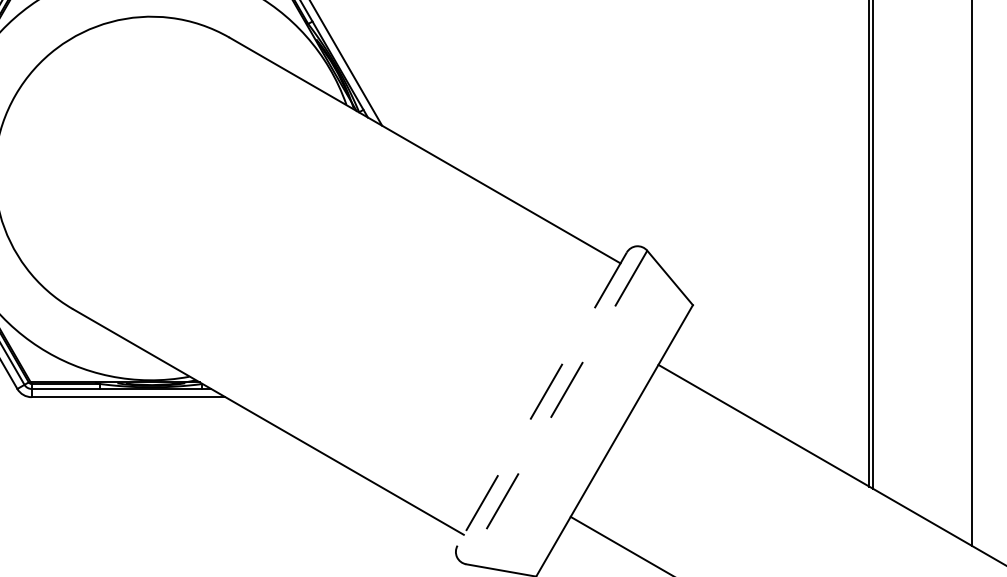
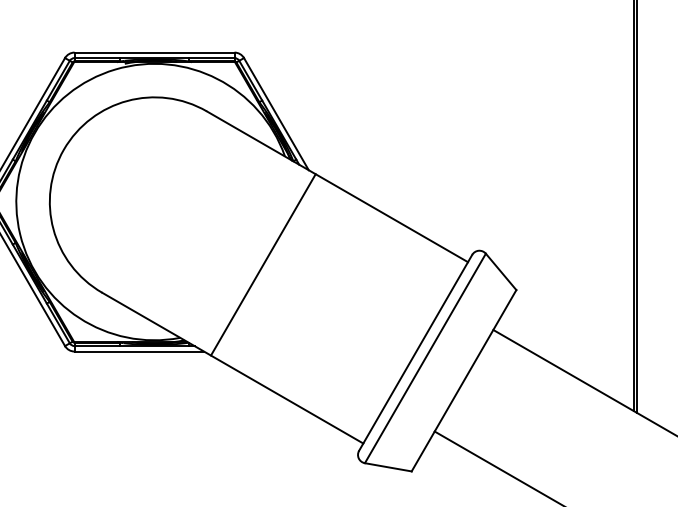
line: (314, 266) -> (263, 264), added
line: (541, 400) -> (415, 353), dashed -> solid
line: (556, 407) -> (425, 358), dashed -> solid

